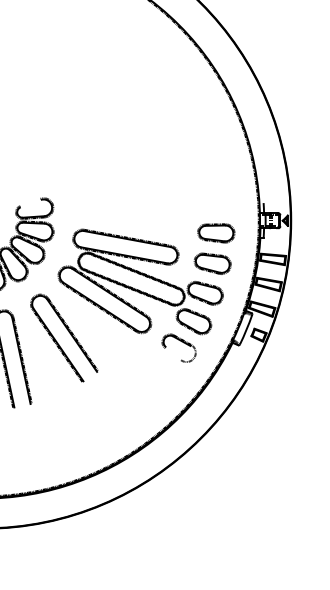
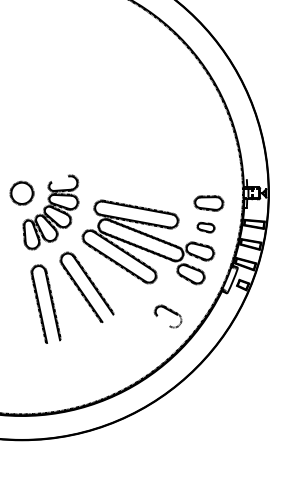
part: (212, 263) -> (205, 227), size x0.6
part: (178, 348) -> (167, 316), moved

